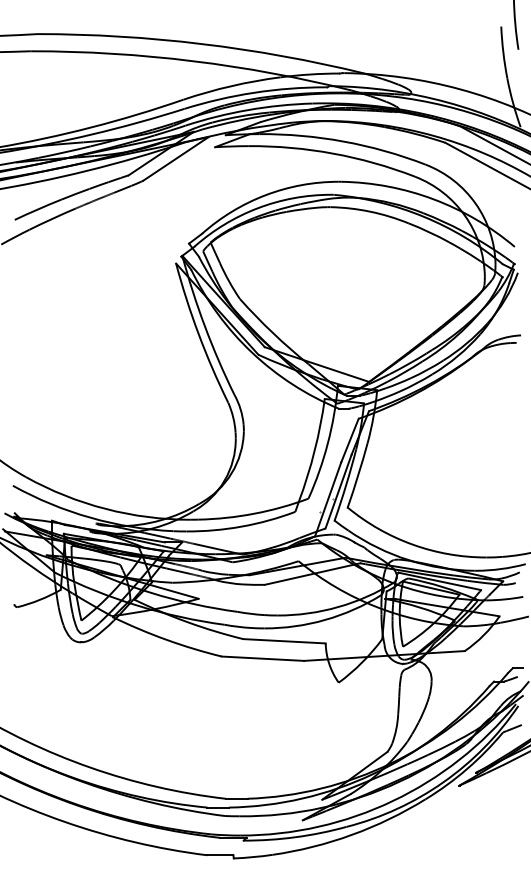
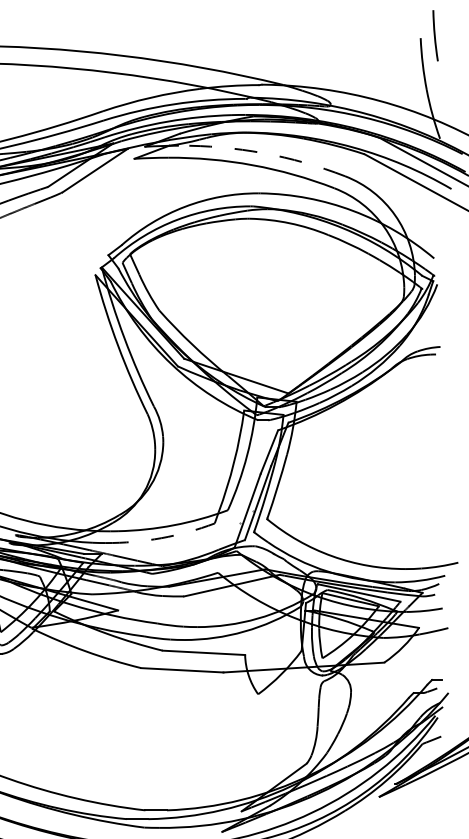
arc: (343, 141) -> (262, 153), solid -> dashed
arc: (241, 526) -> (160, 538), solid -> dashed

